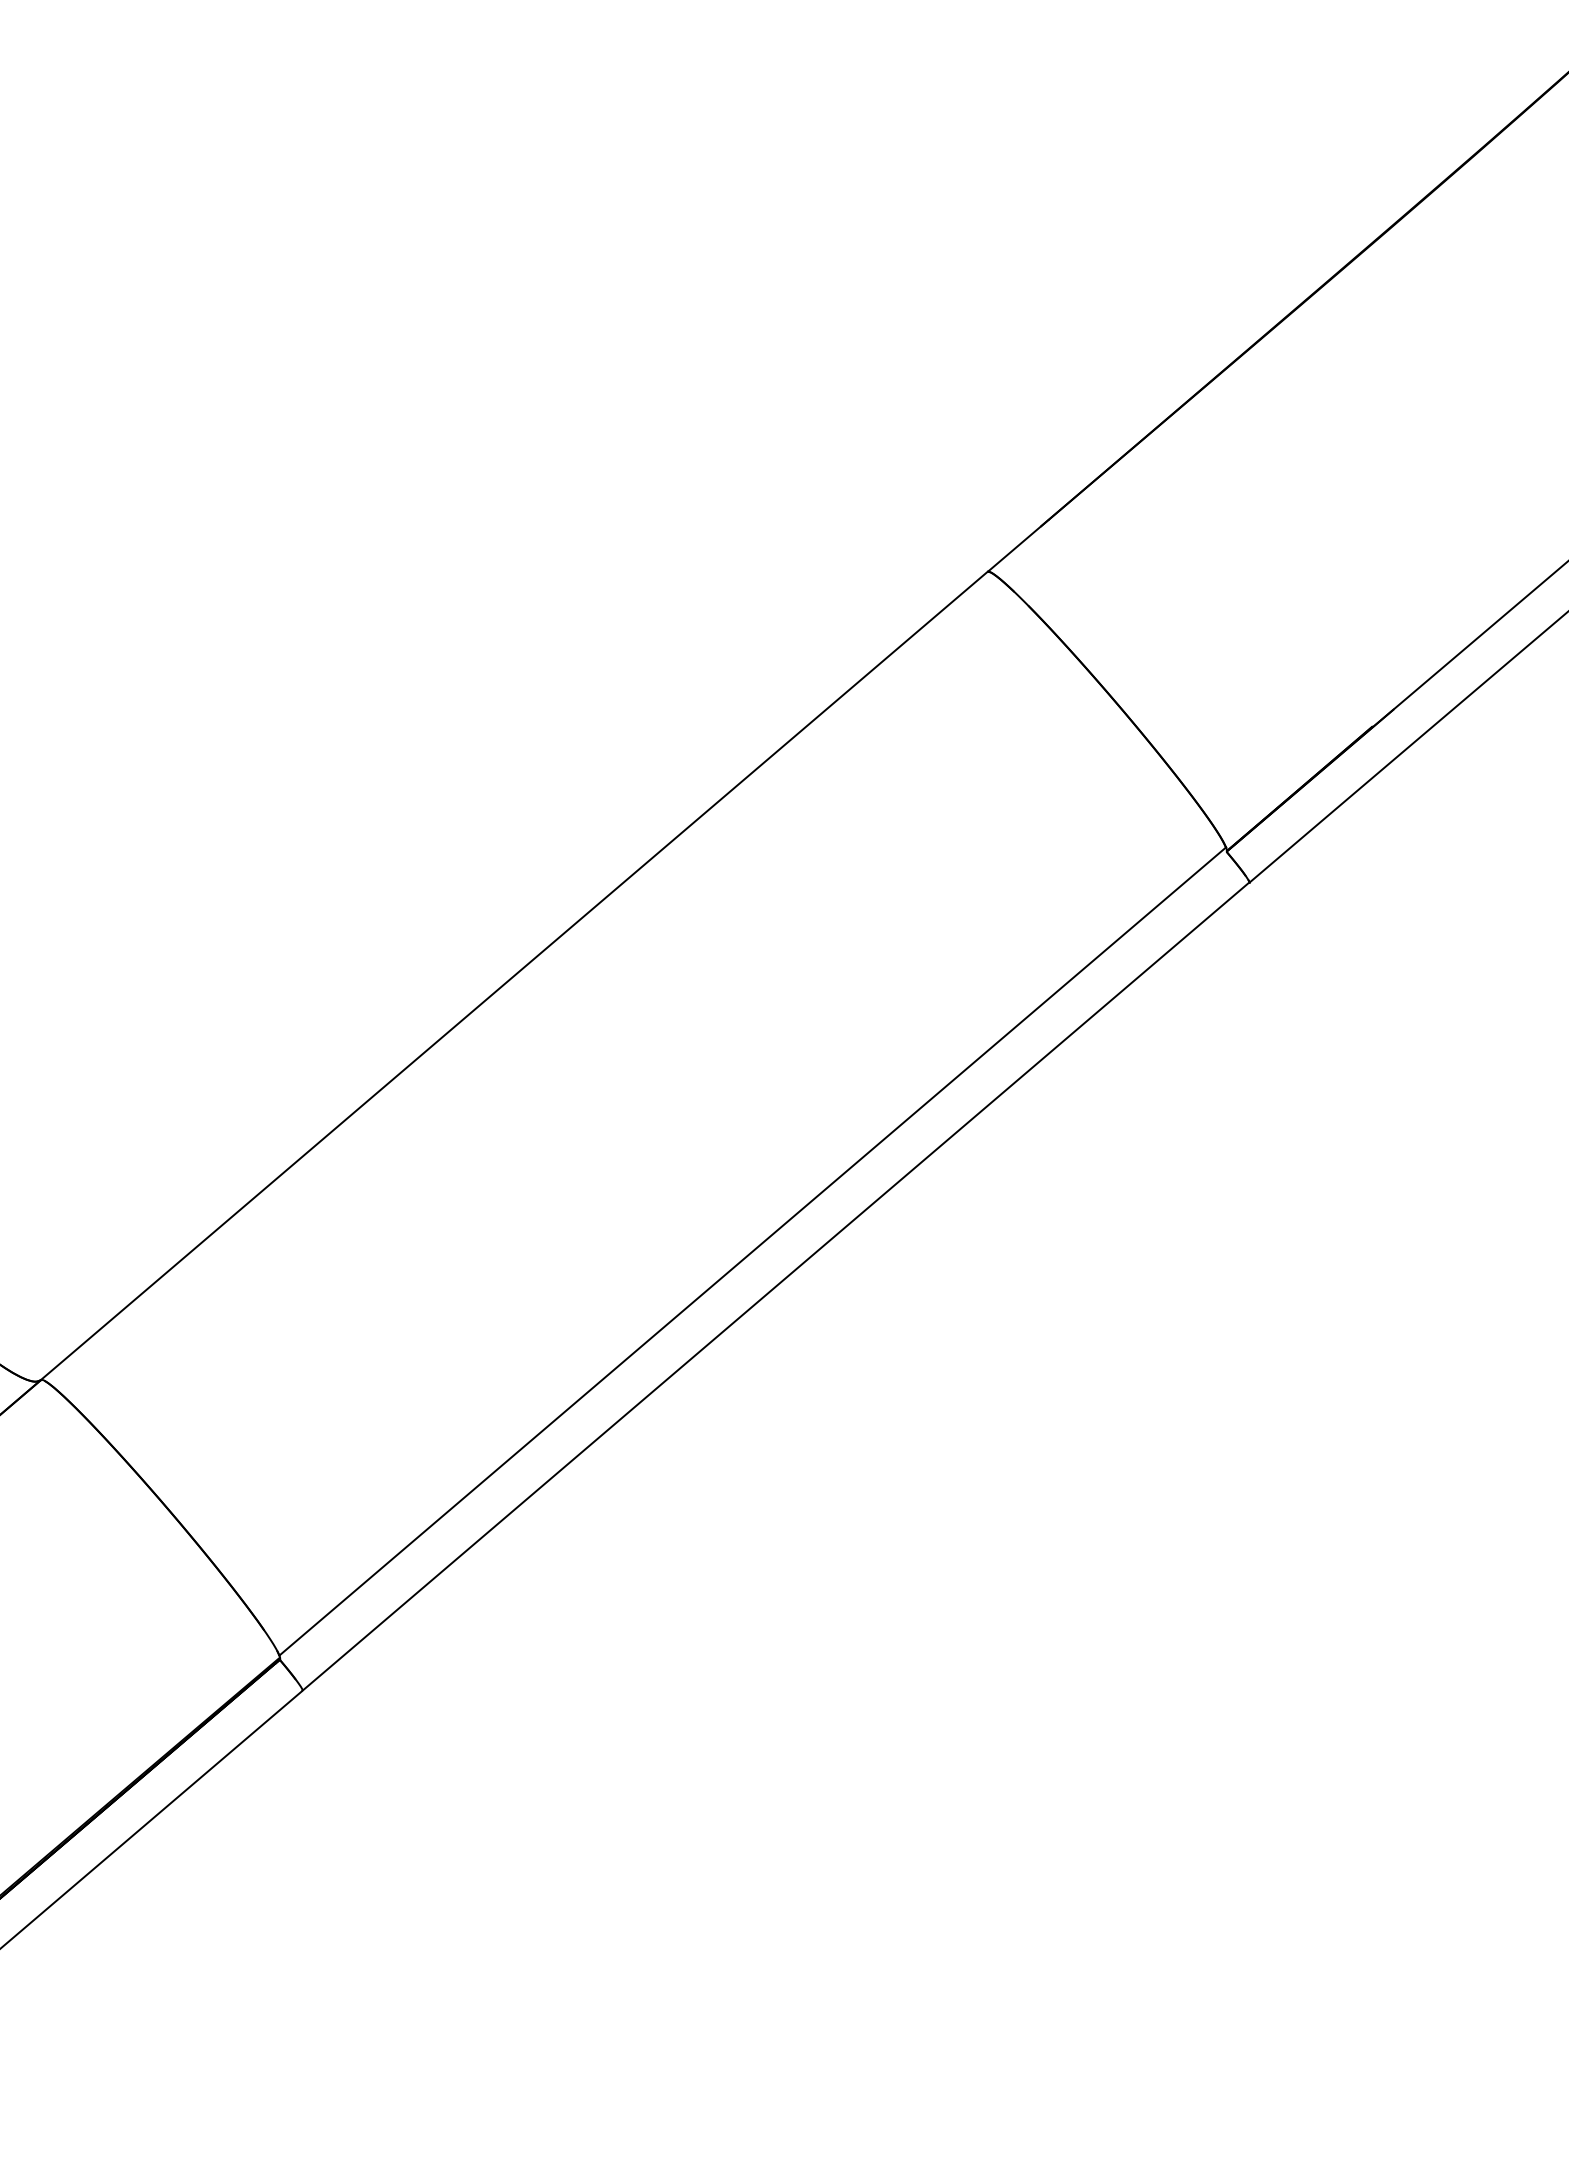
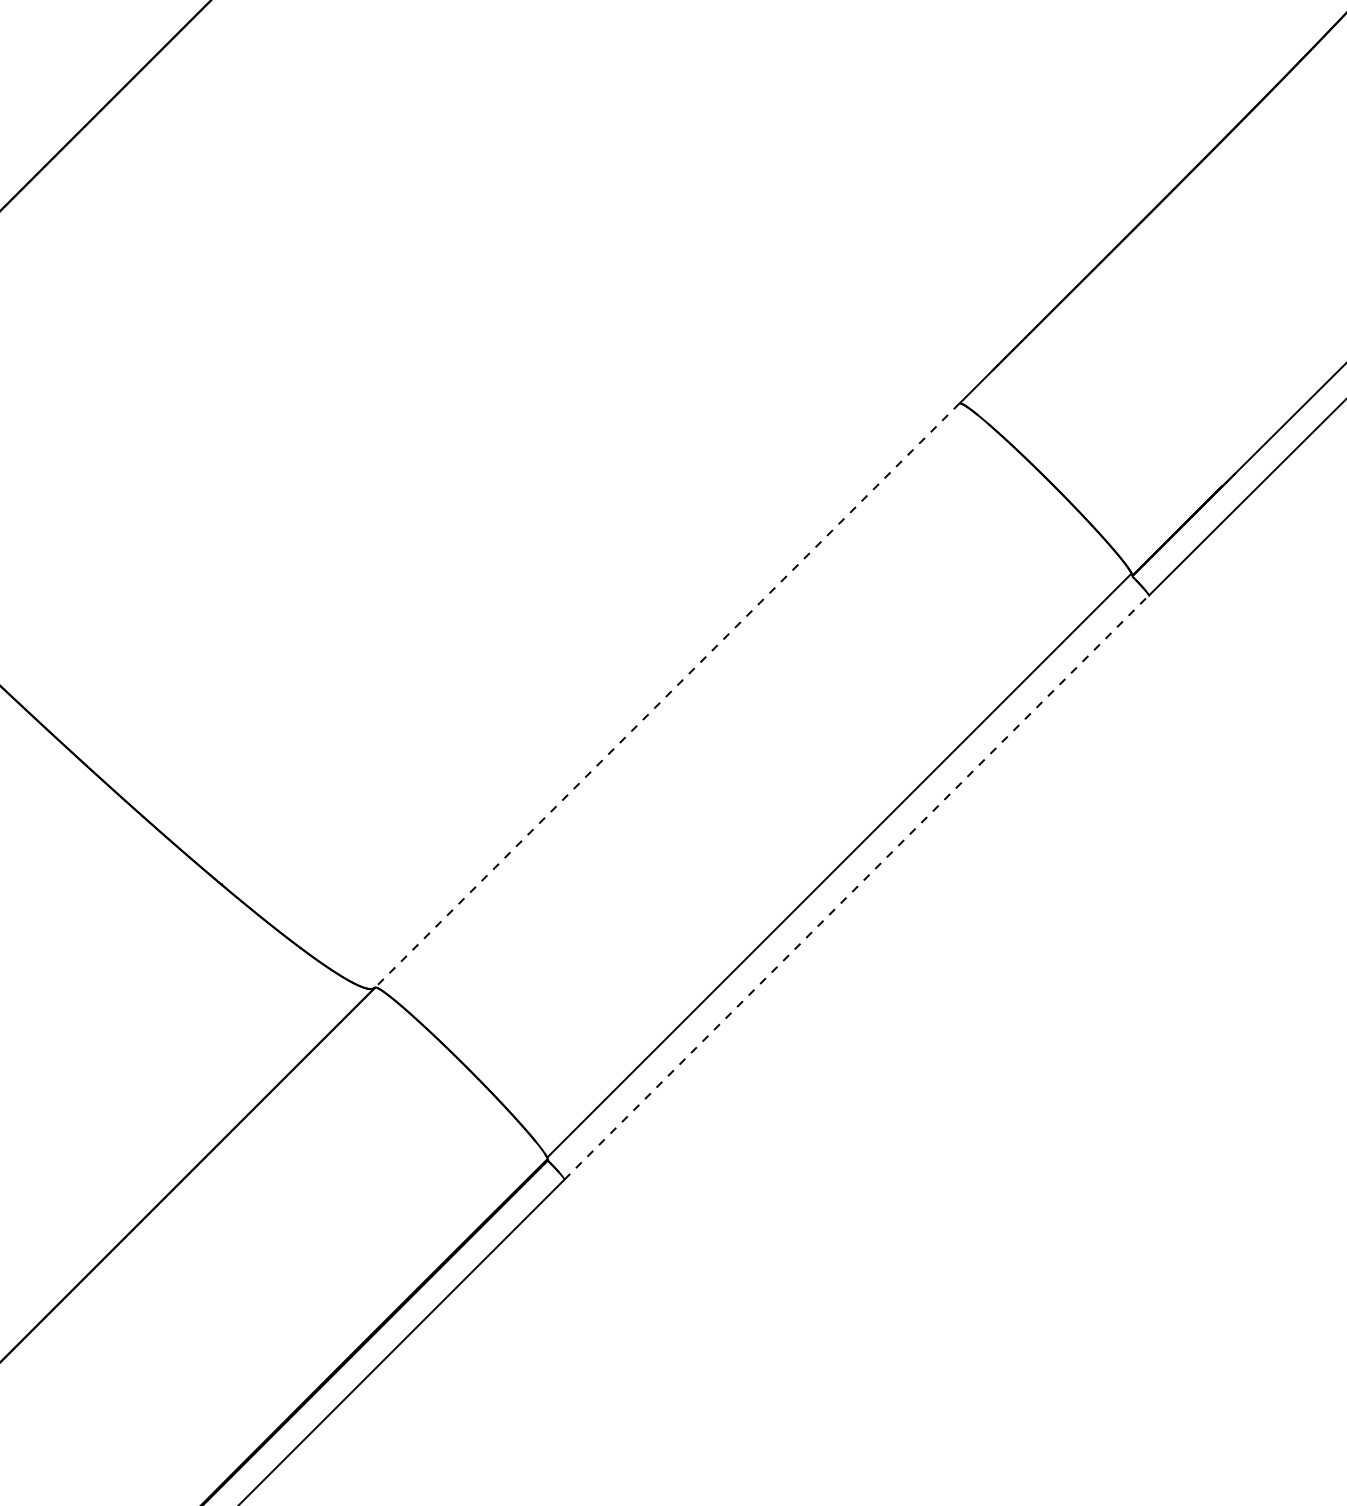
line: (513, 975) -> (666, 695), solid -> dashed
line: (777, 1286) -> (857, 887), solid -> dashed

